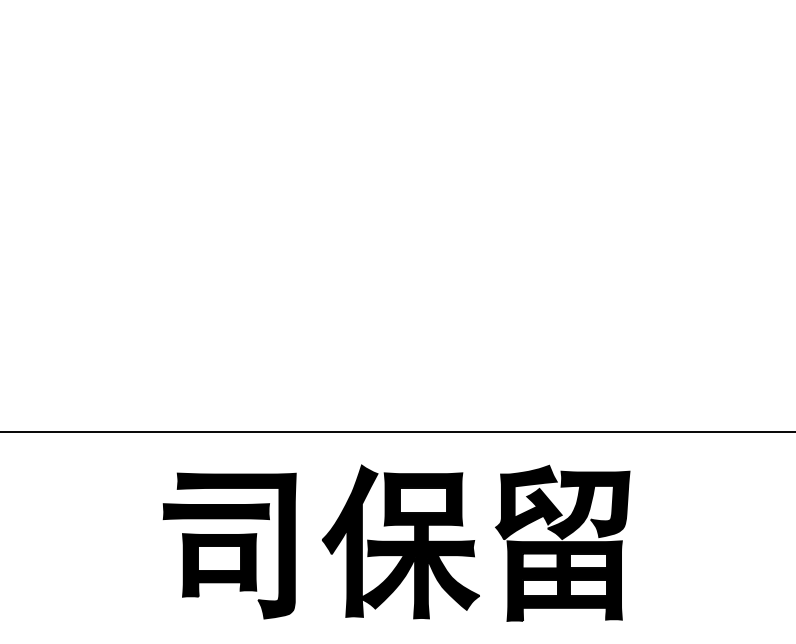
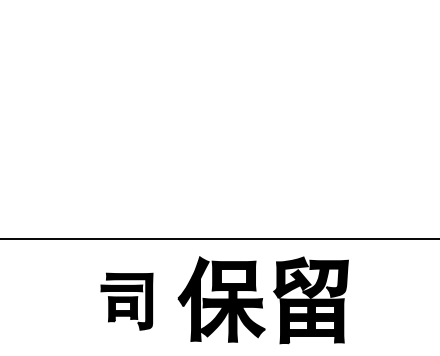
part: (228, 545) -> (126, 301), size x0.7

